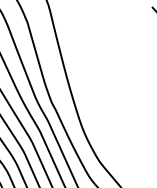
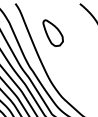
part: (98, 49) -> (52, 32), added

